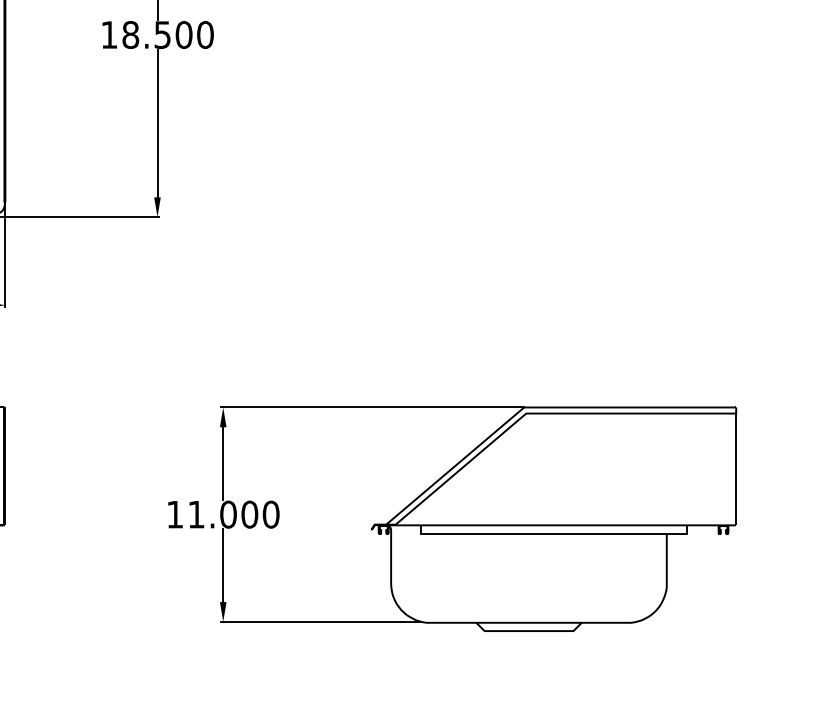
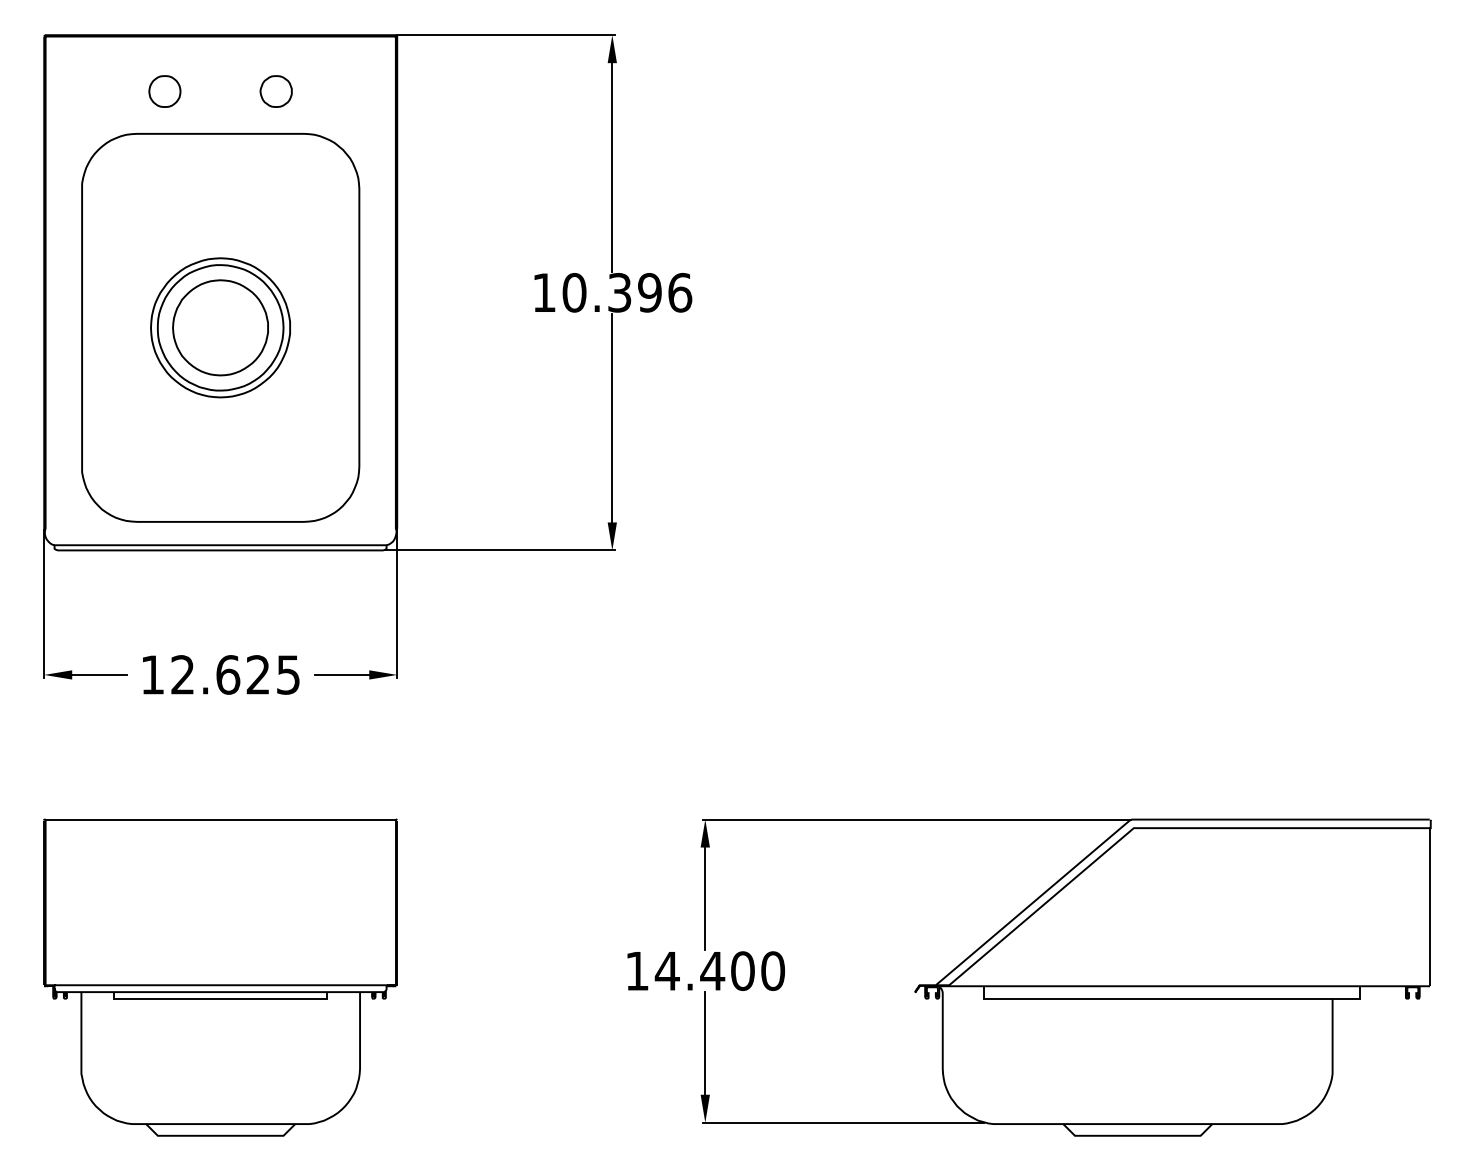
text: (168, 34) -> (627, 292), 18.500 -> 10.396
text: (212, 514) -> (689, 971), 11.000 -> 14.400

